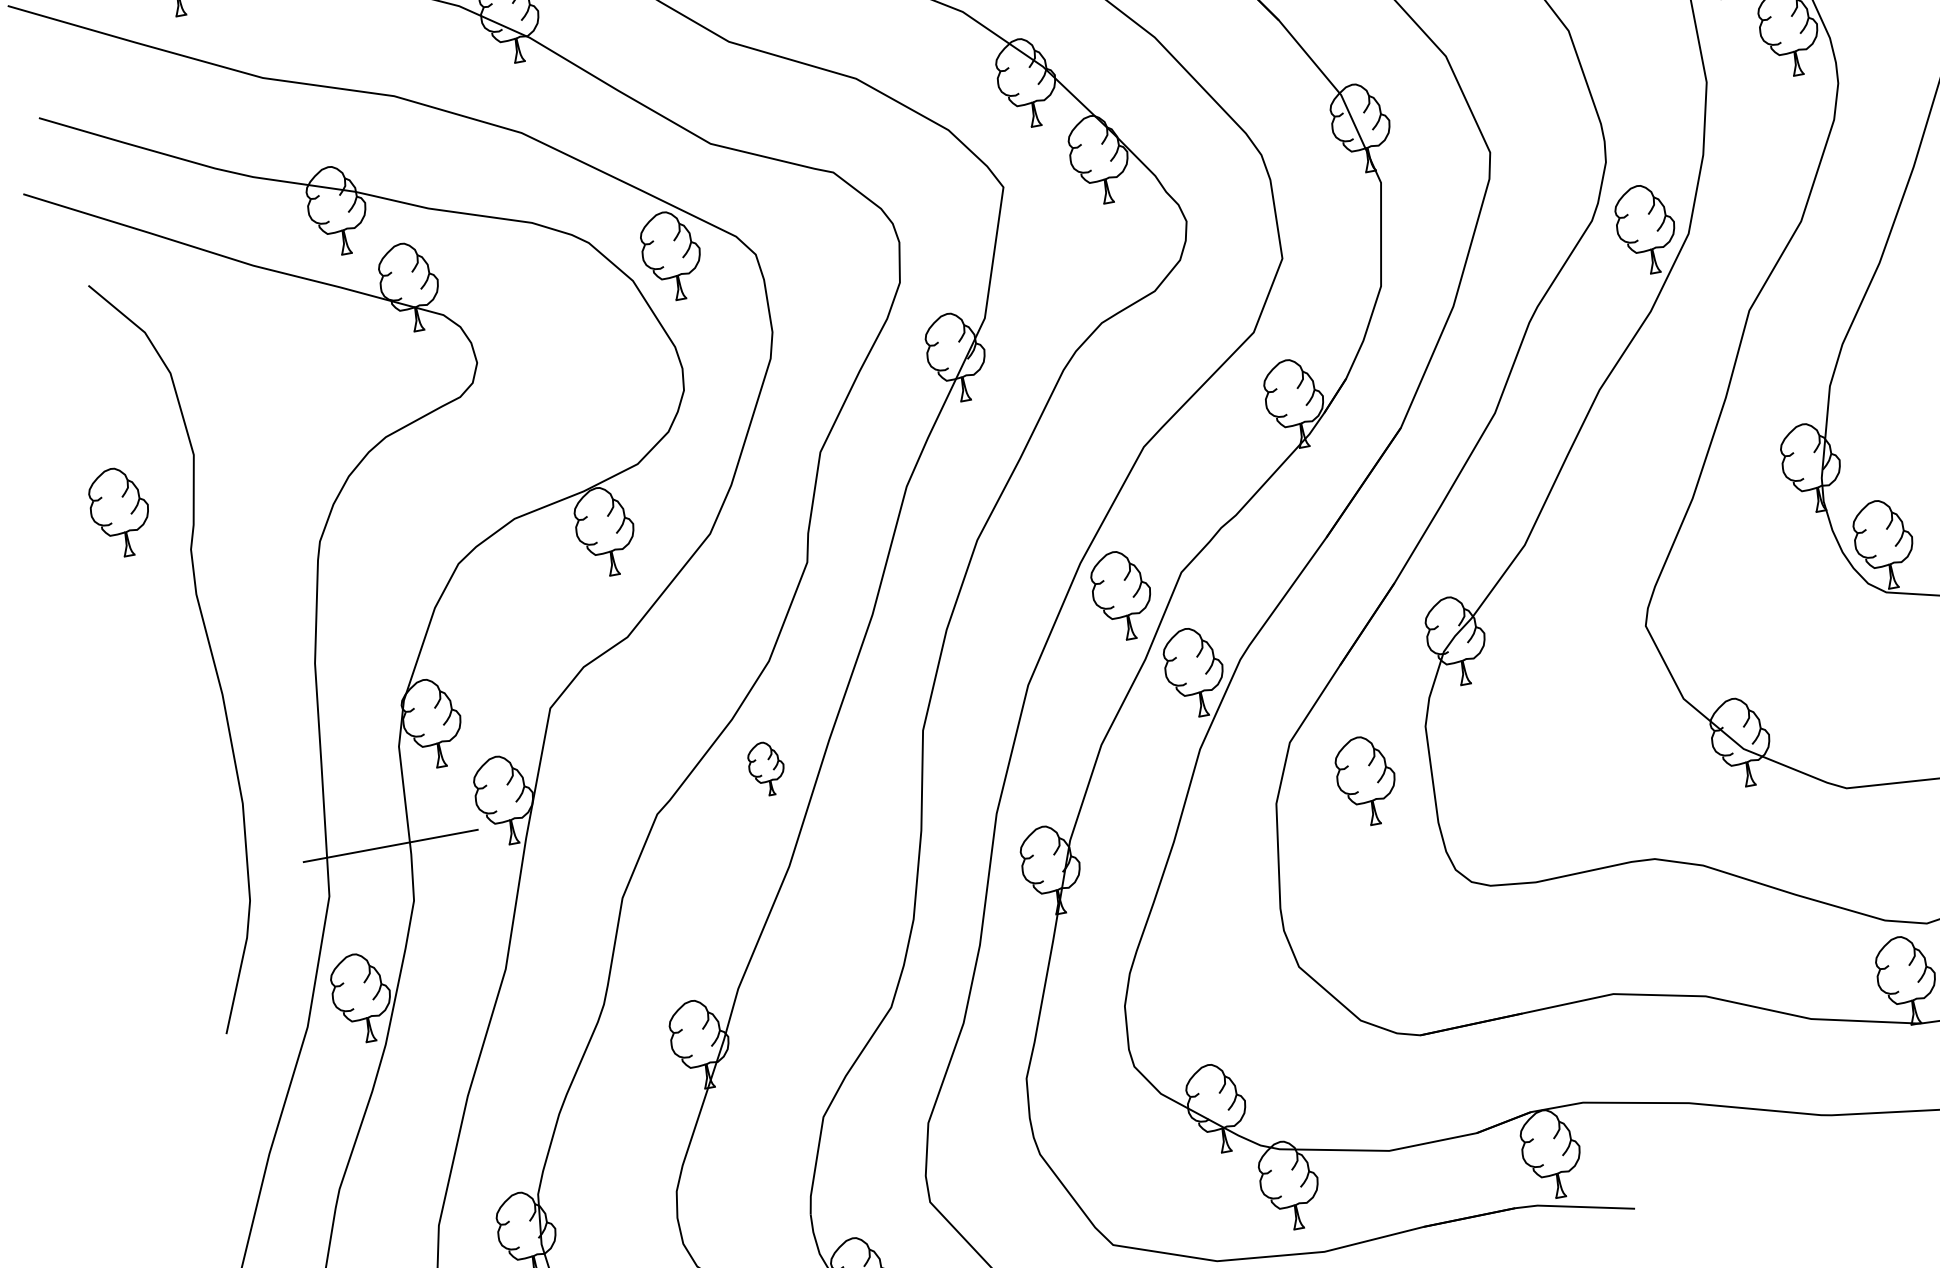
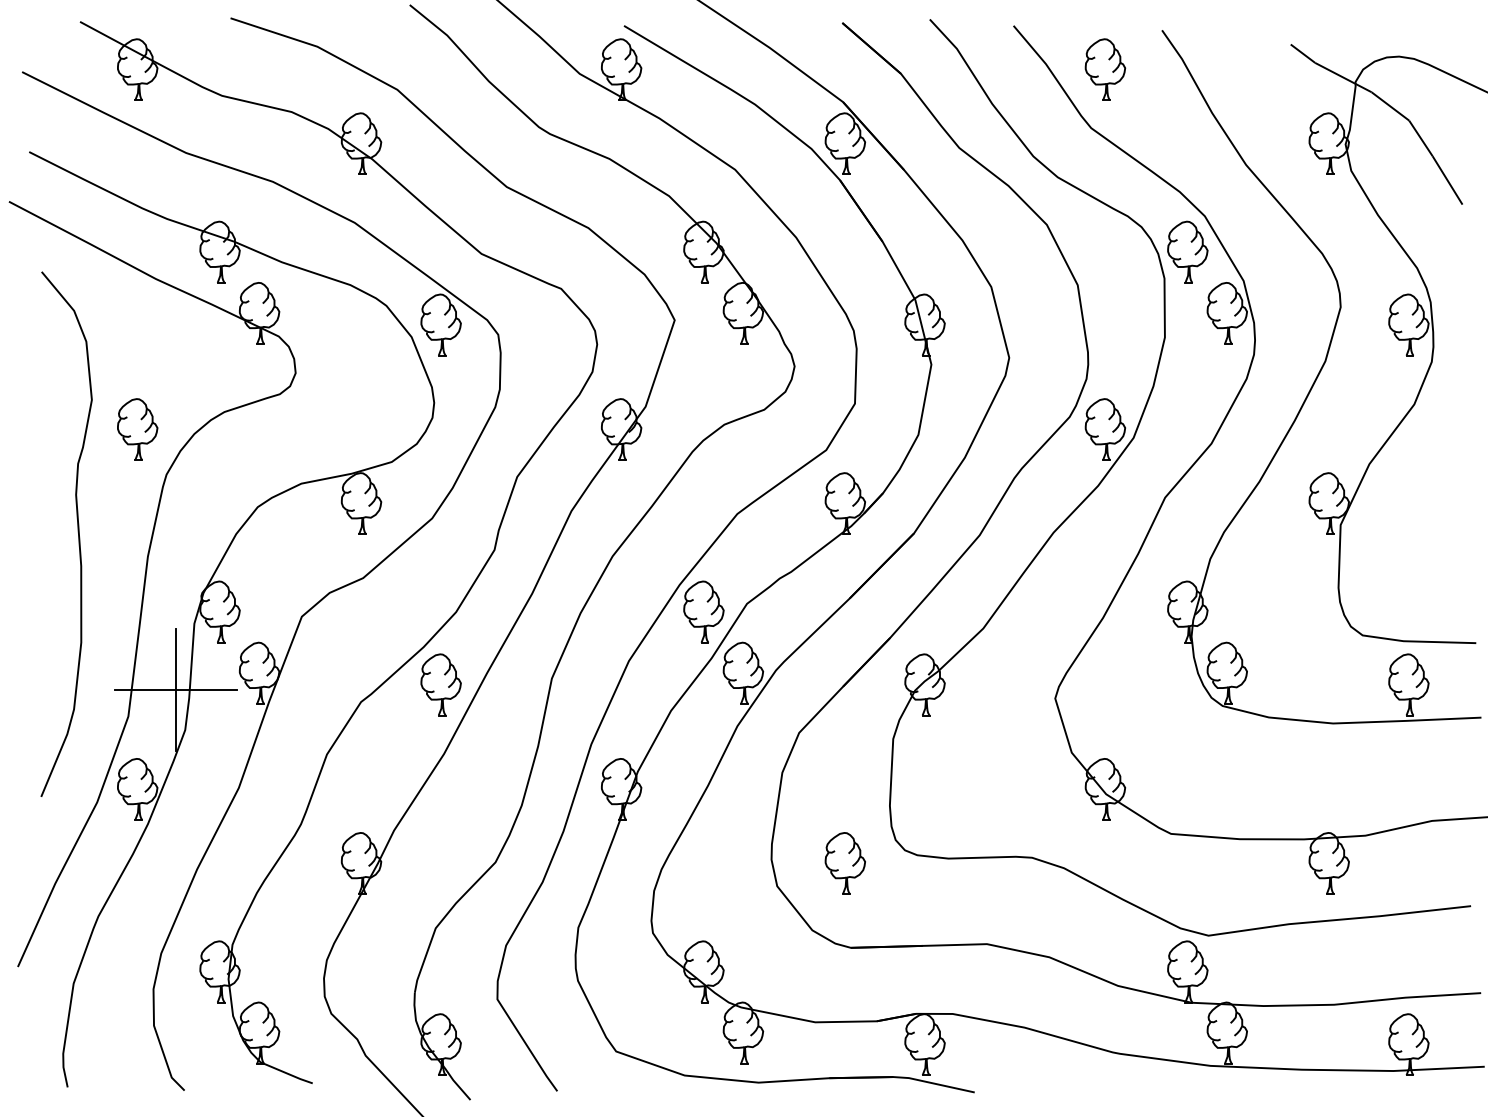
part: (119, 512) -> (137, 429), moved
part: (765, 768) -> (440, 684), size x1.67
part: (1365, 781) -> (844, 863), moved
line: (390, 845) -> (176, 689), added

